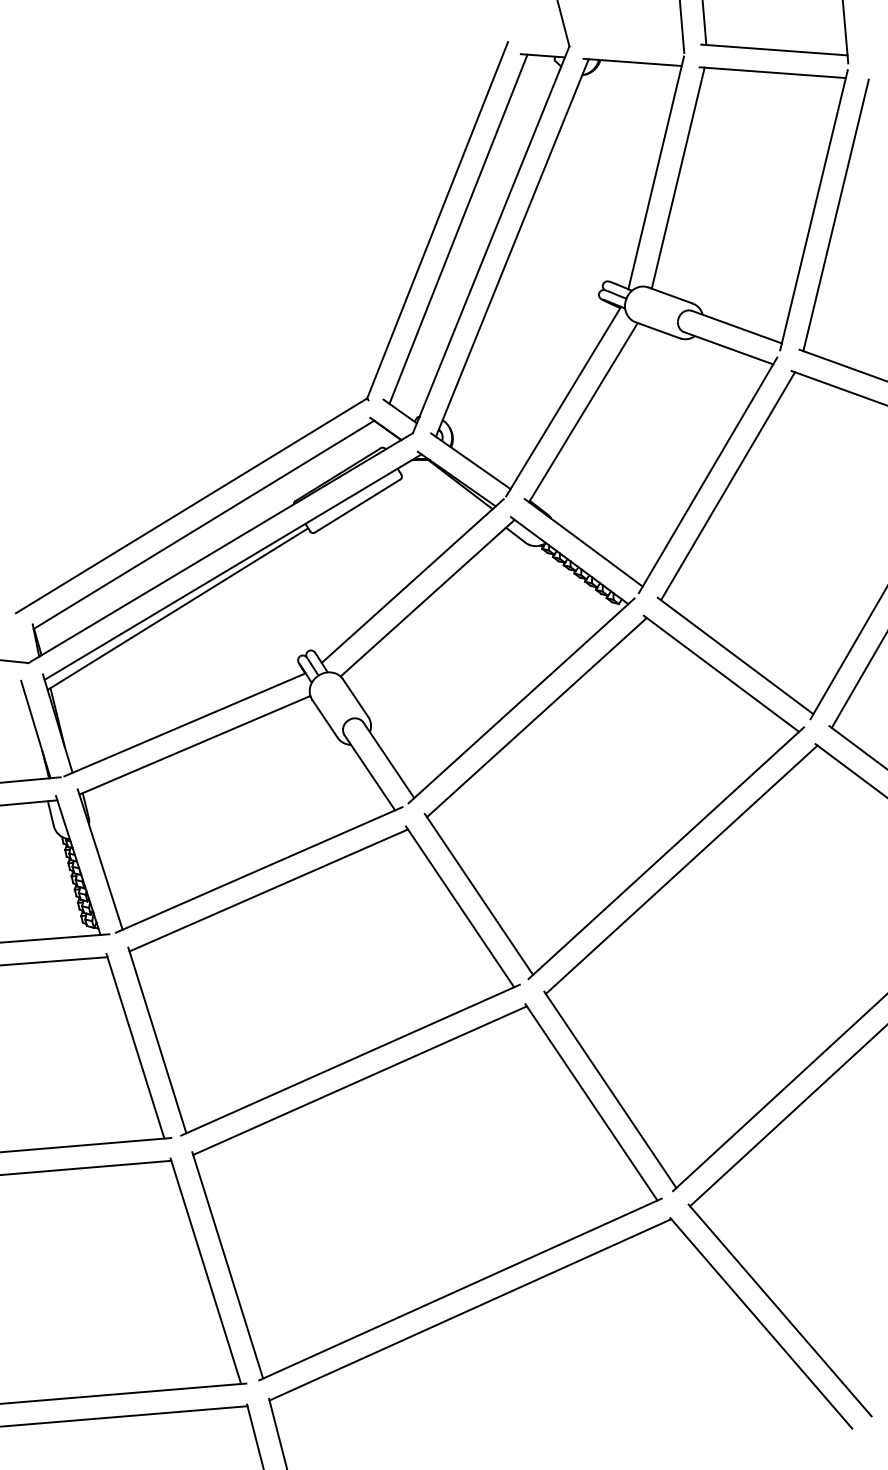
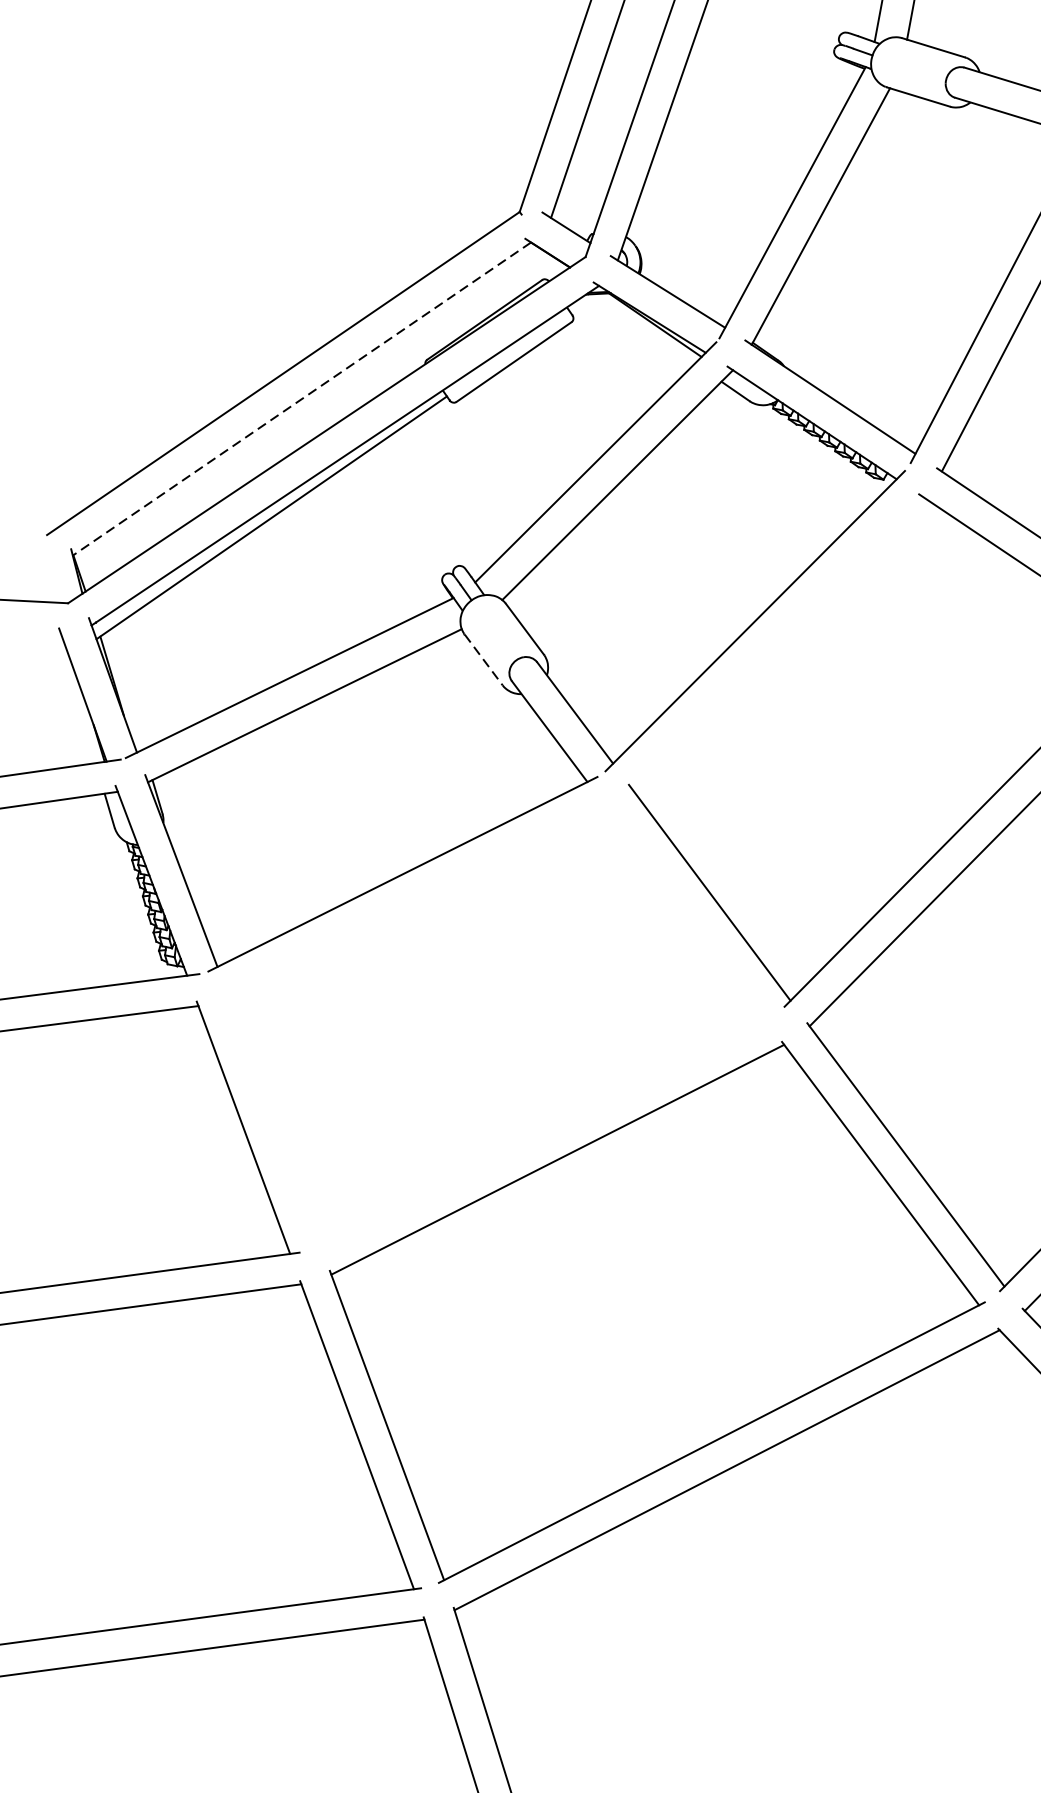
line: (203, 524) -> (301, 398), solid -> dashed
line: (536, 717) -> (777, 643), removed
line: (325, 718) -> (484, 659), solid -> dashed
part: (323, 980) -> (499, 1023), removed

